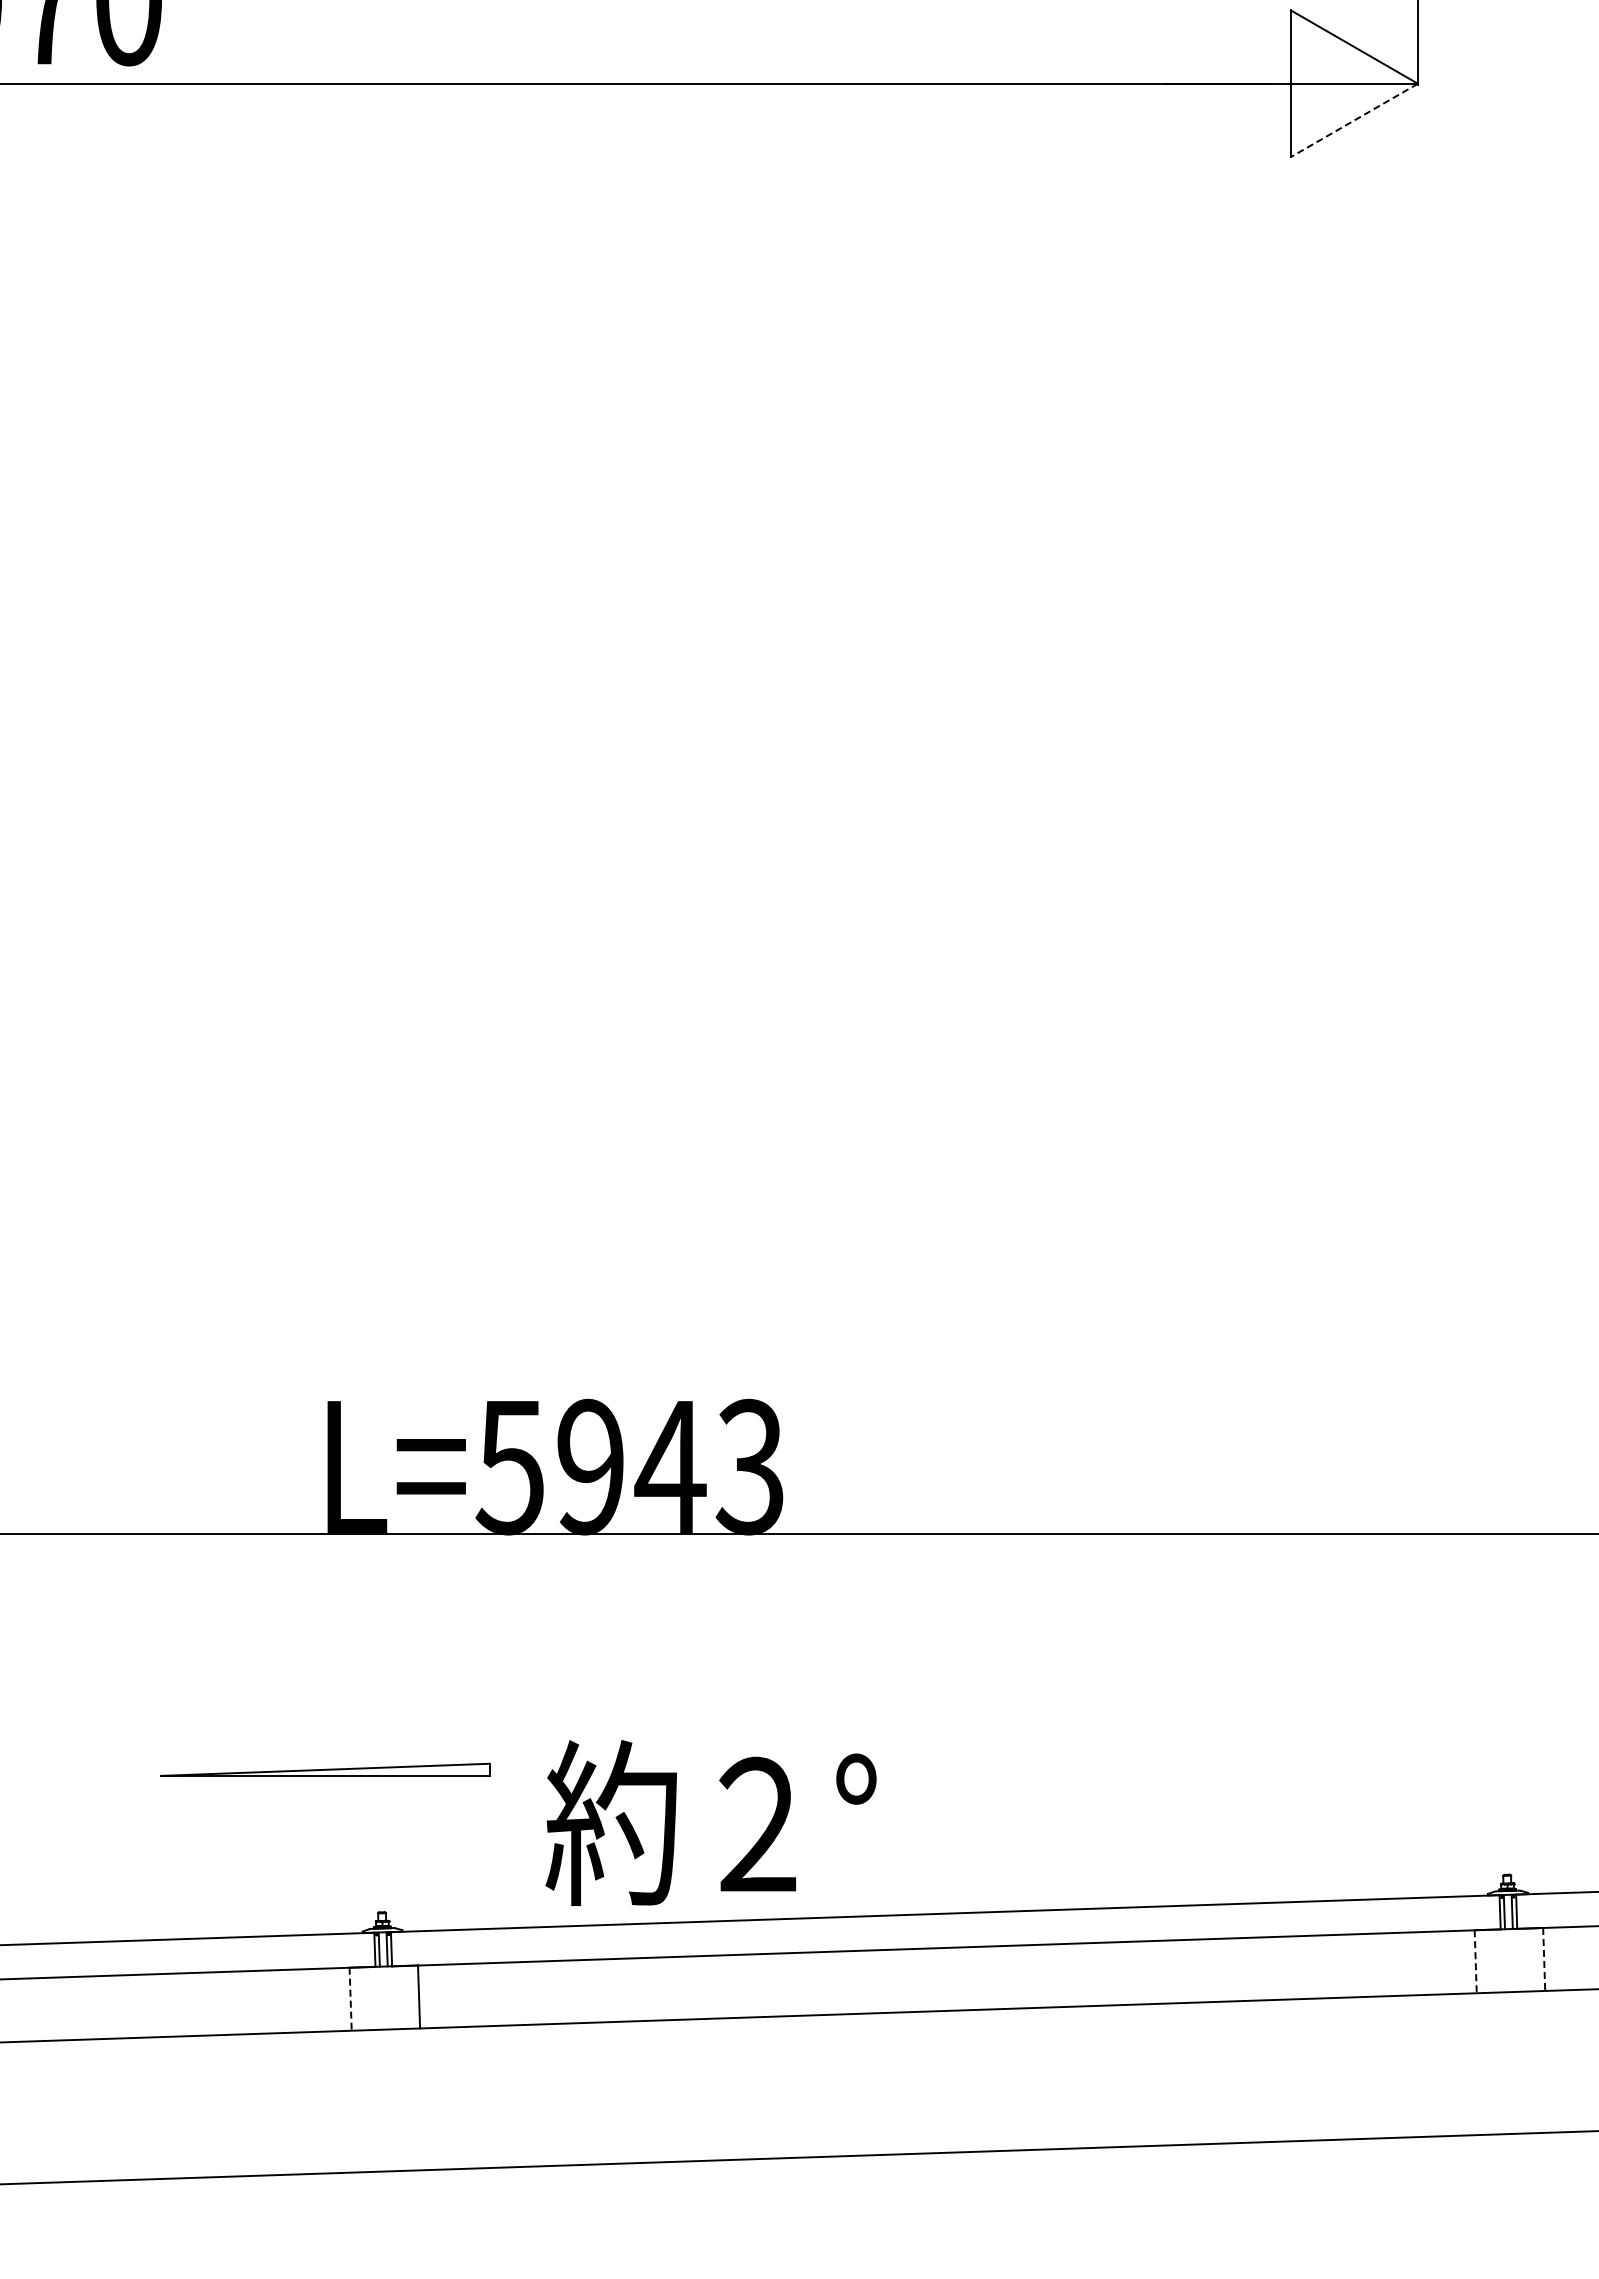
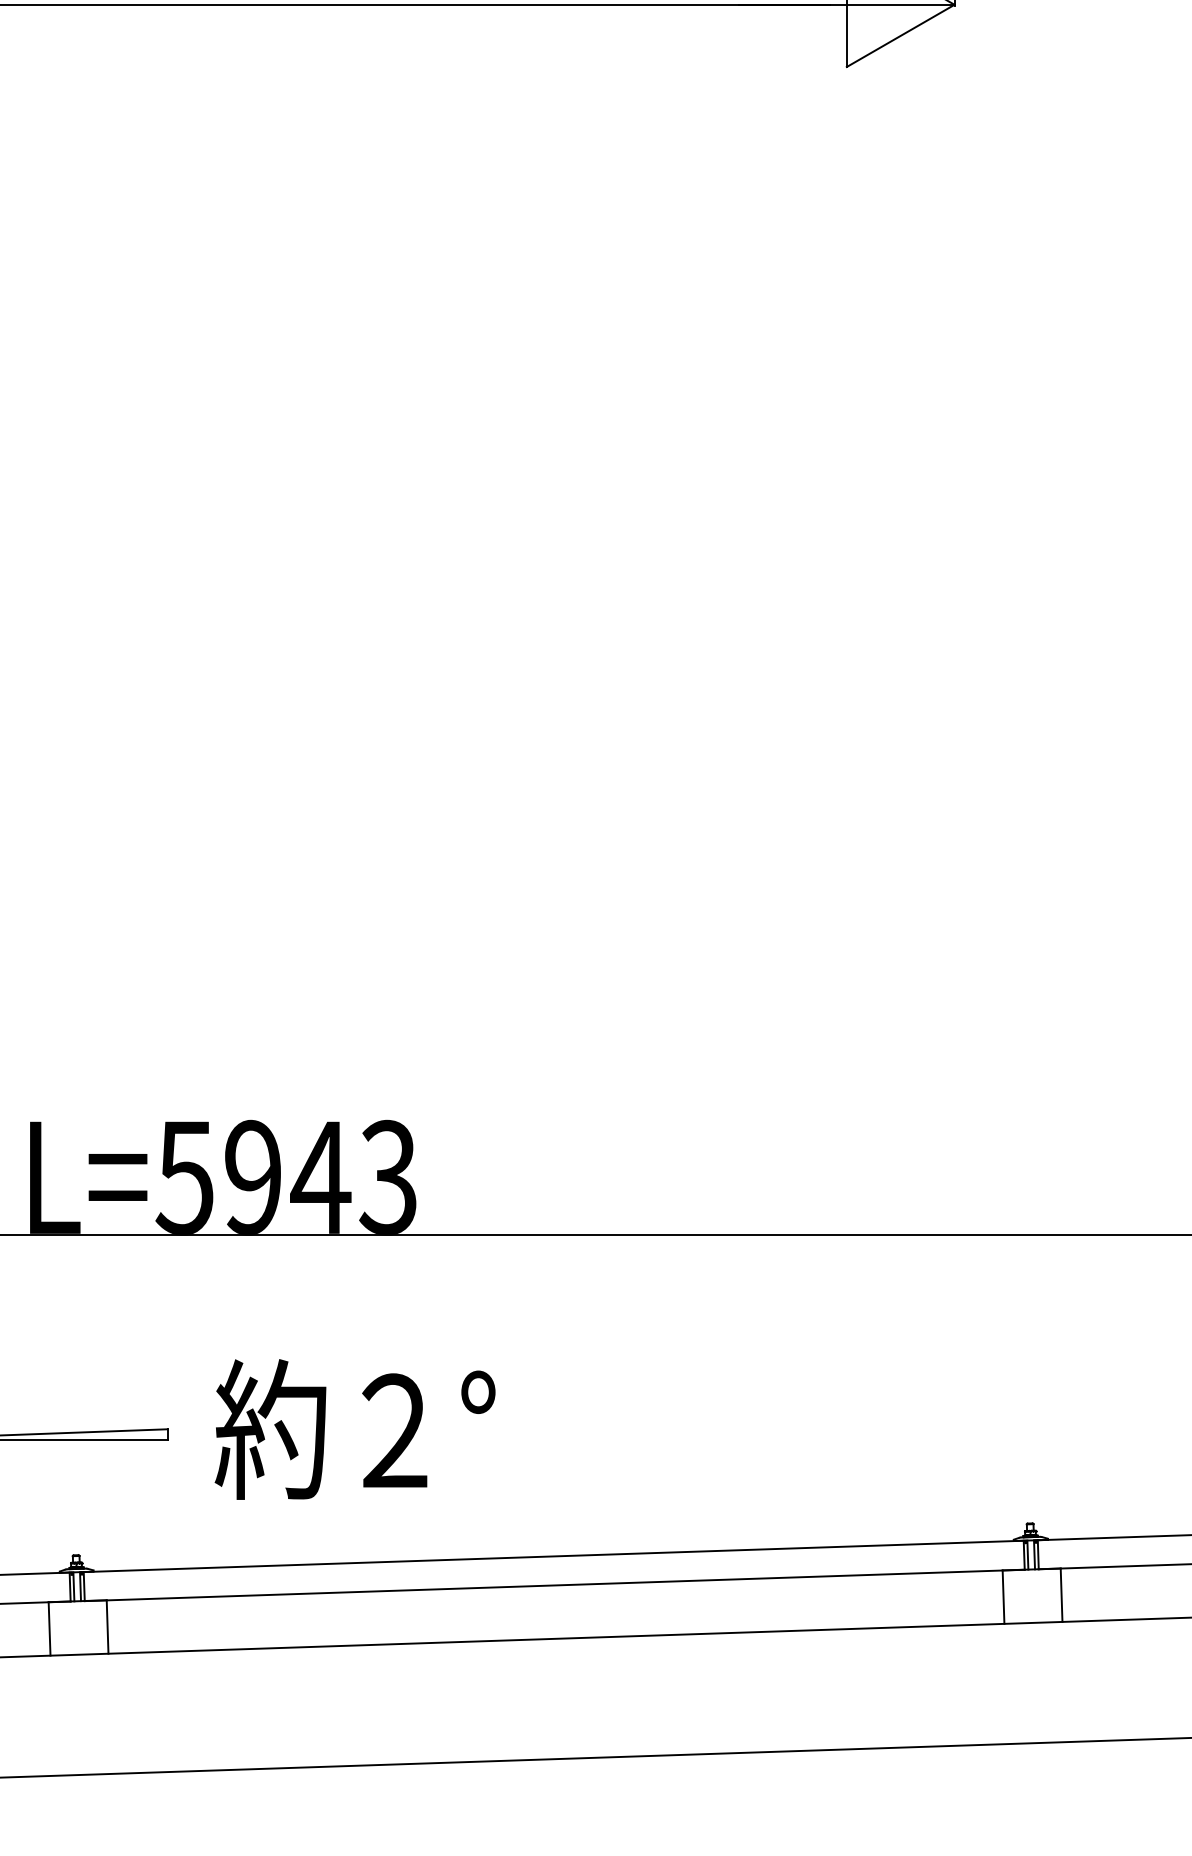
line: (1353, 120) -> (899, 35), dashed -> solid
text: (710, 1822) -> (354, 1429), moved
line: (1544, 1959) -> (1061, 1595), dashed -> solid
line: (1475, 1961) -> (1003, 1596), dashed -> solid
line: (350, 1999) -> (49, 1629), dashed -> solid

